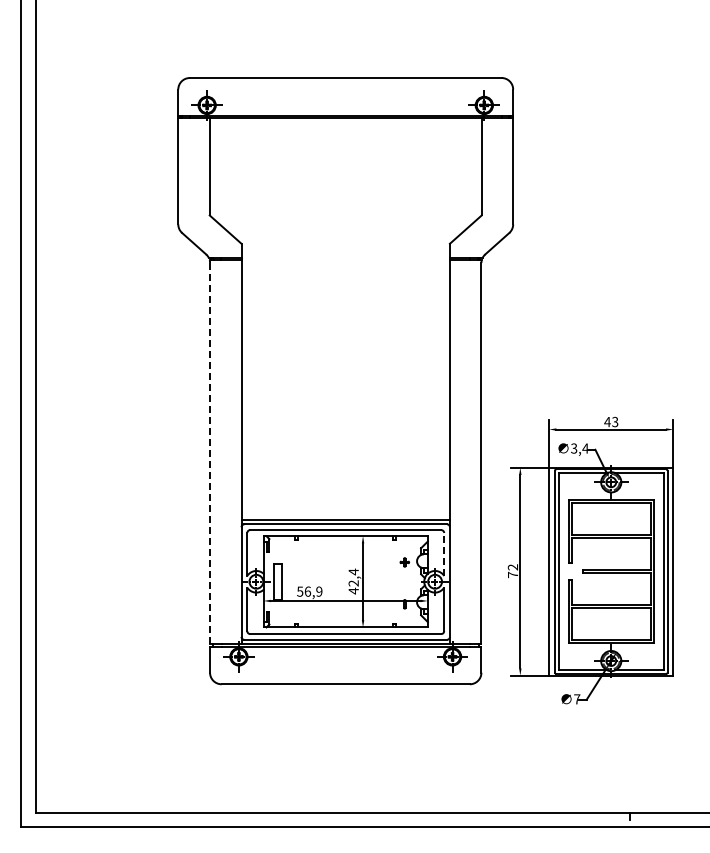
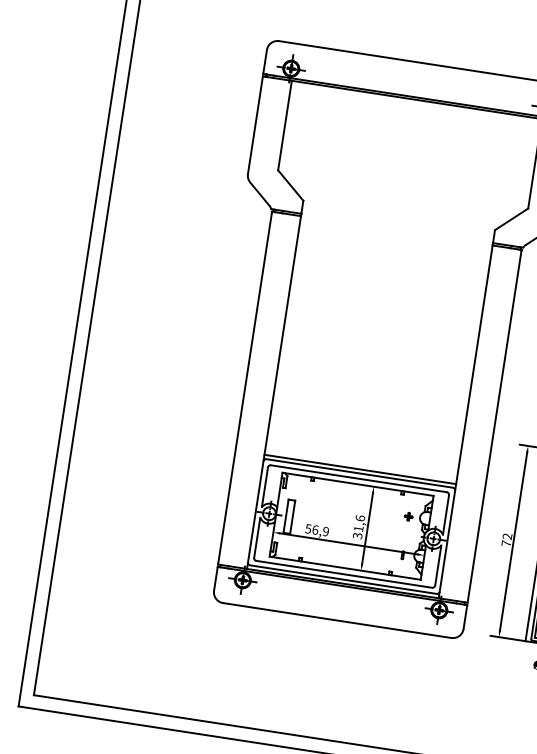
line: (210, 453) -> (245, 389), dashed -> solid
line: (444, 553) -> (446, 514), dashed -> solid
text: (353, 581) -> (358, 527), 42,4 -> 31,6

